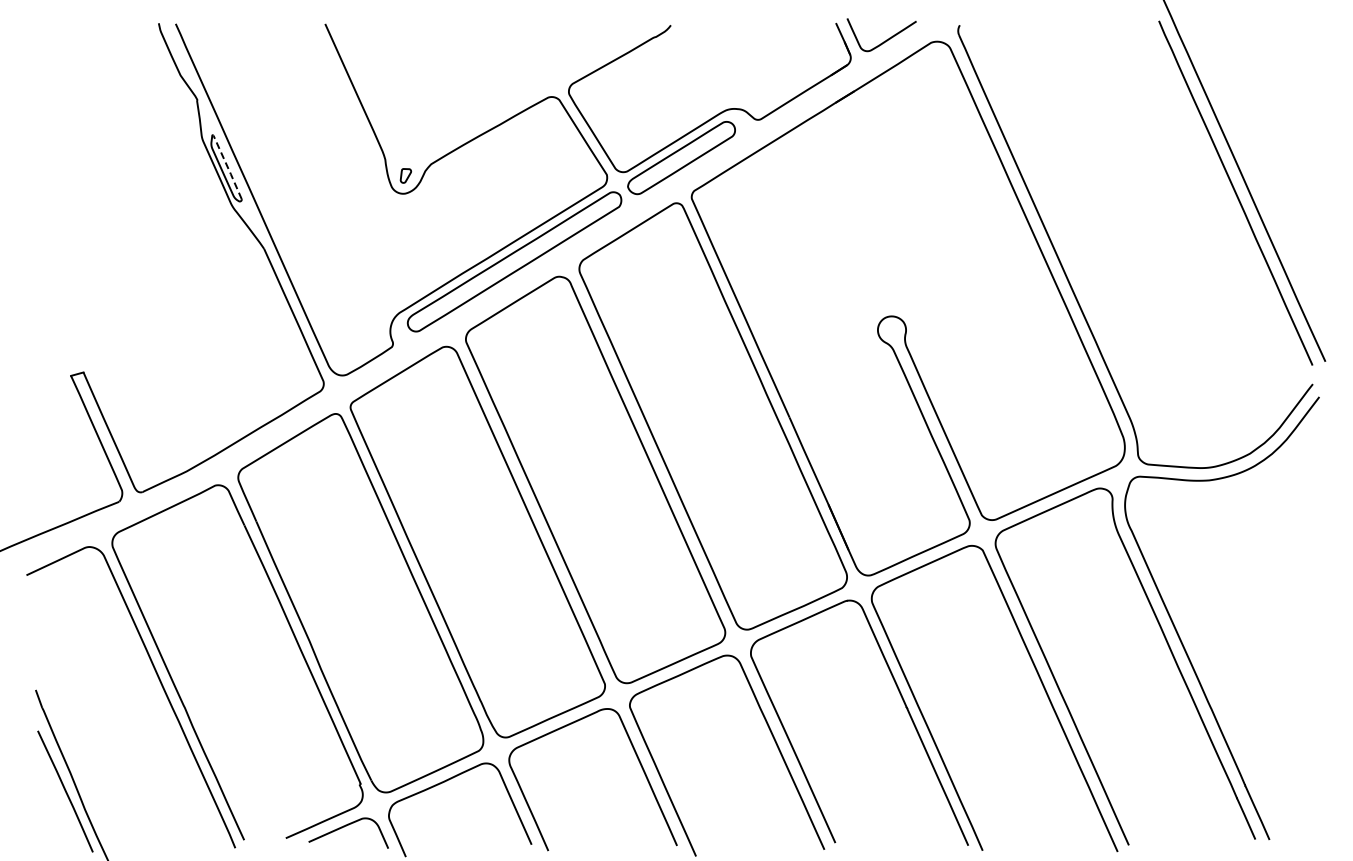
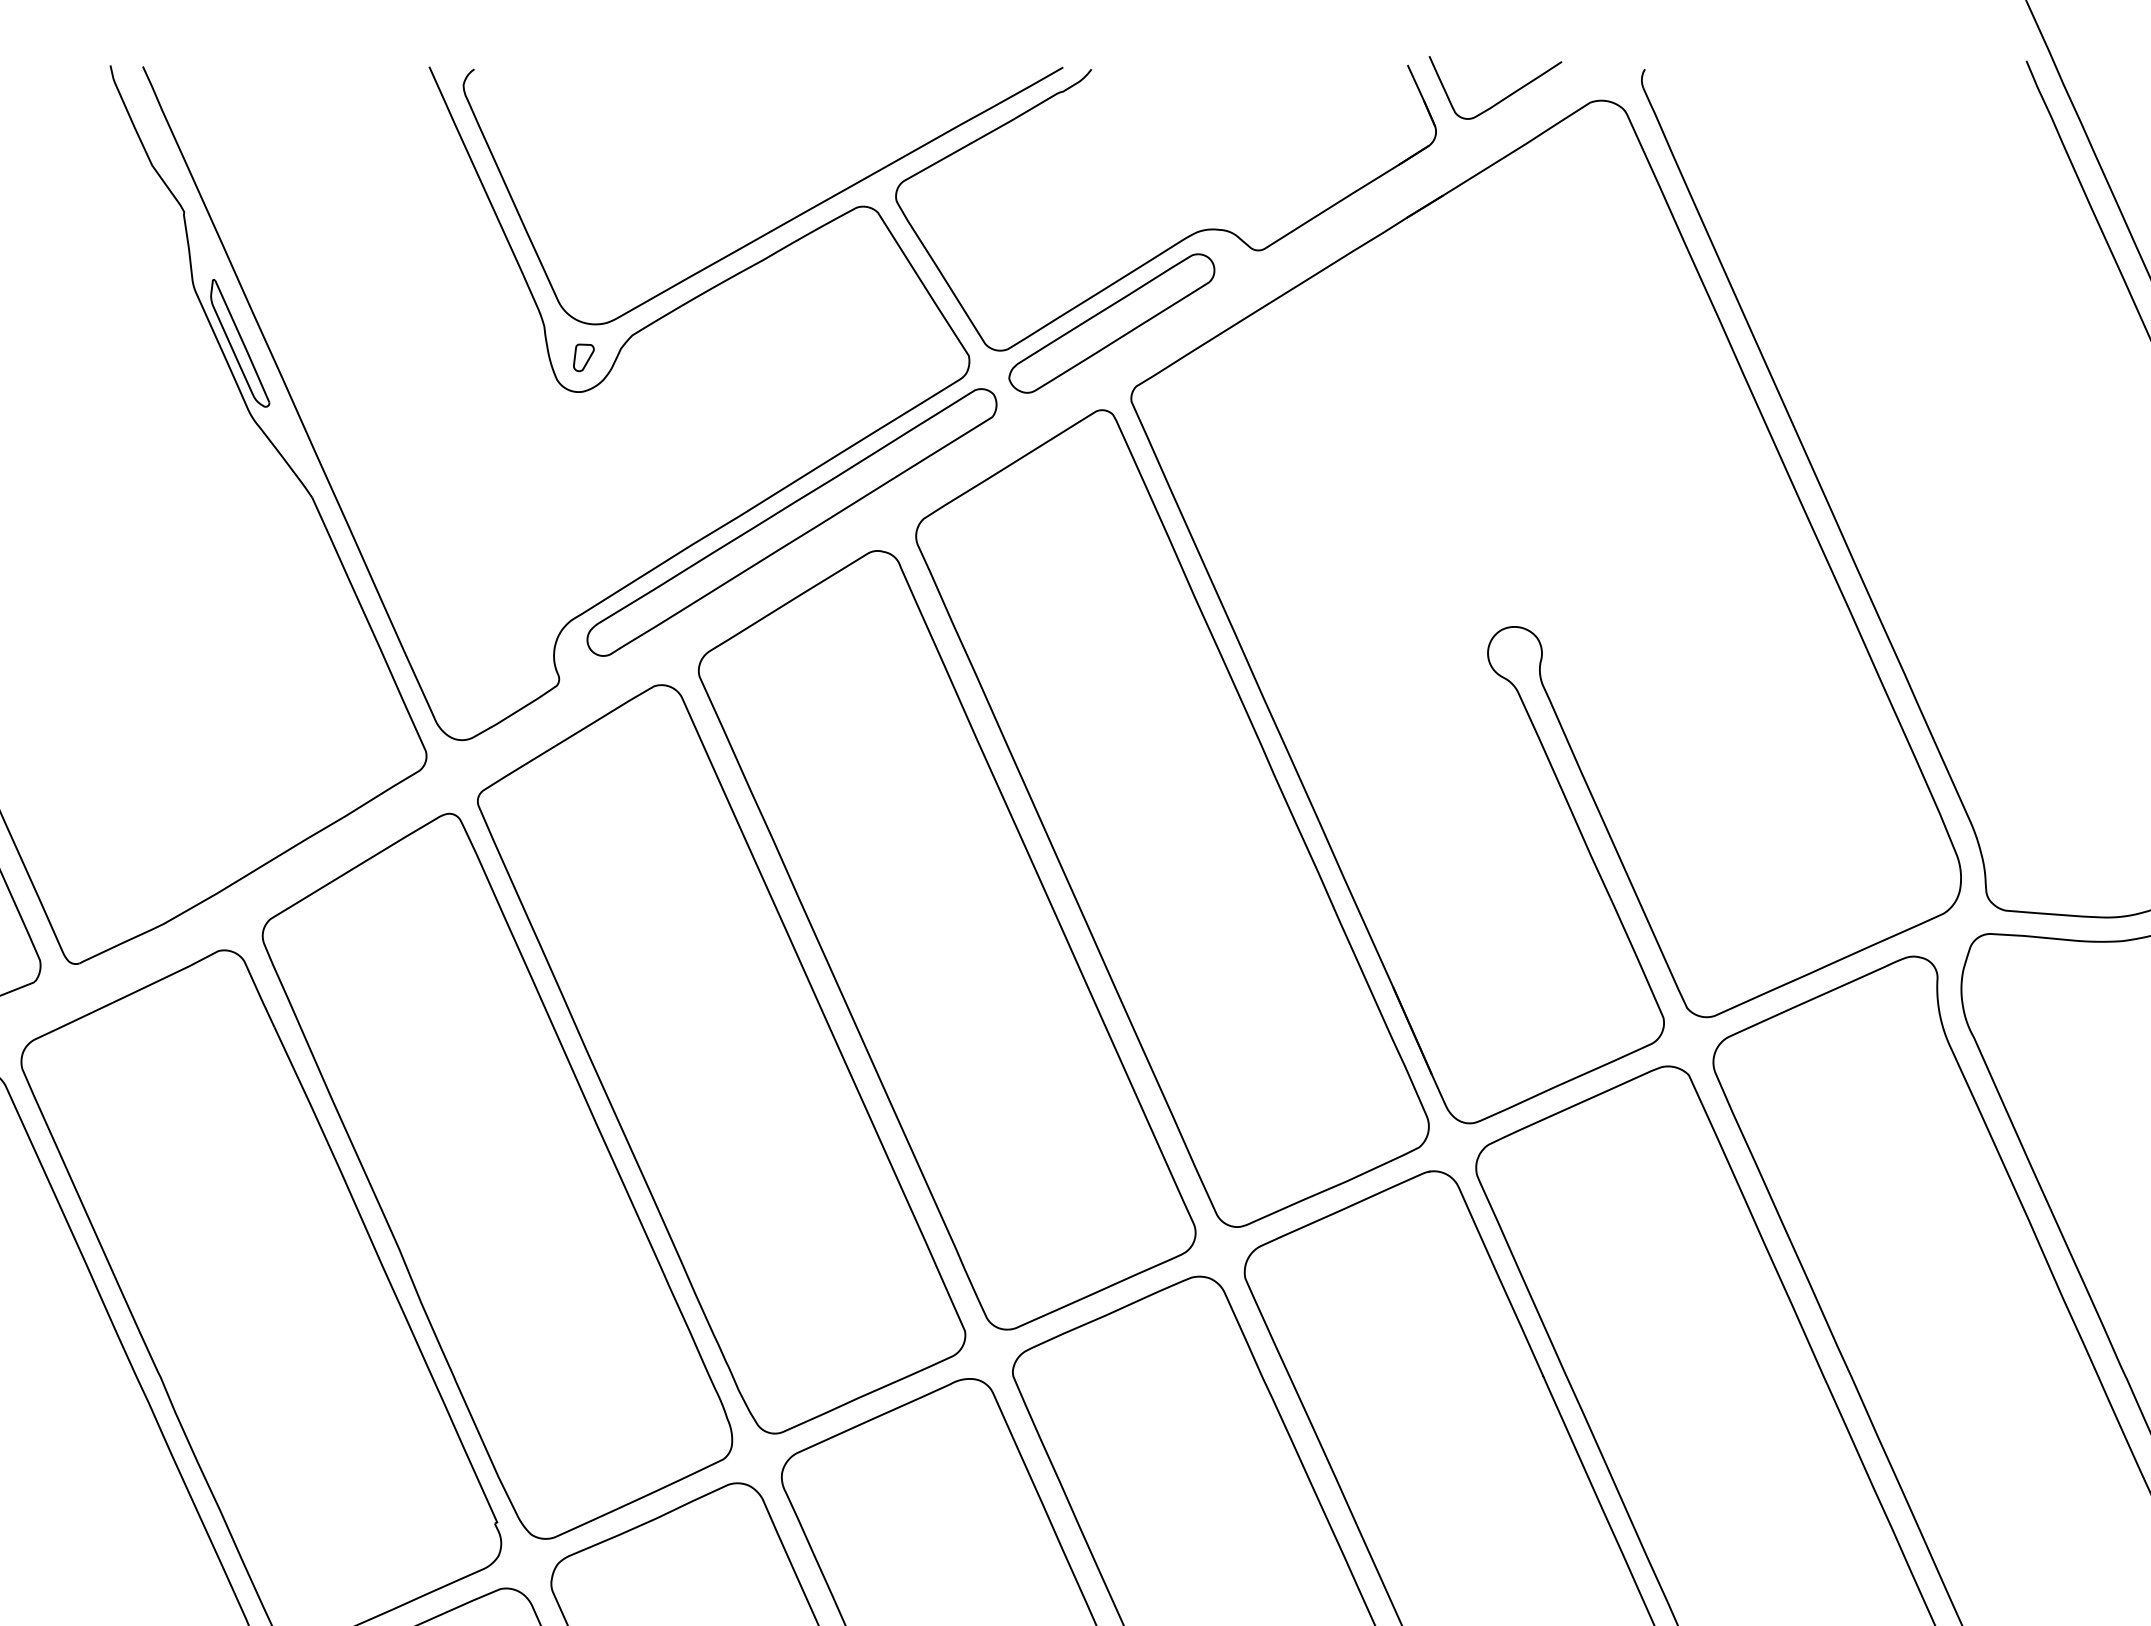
curve: (507, 106) -> (778, 224), added
line: (227, 166) -> (242, 339), dashed -> solid

